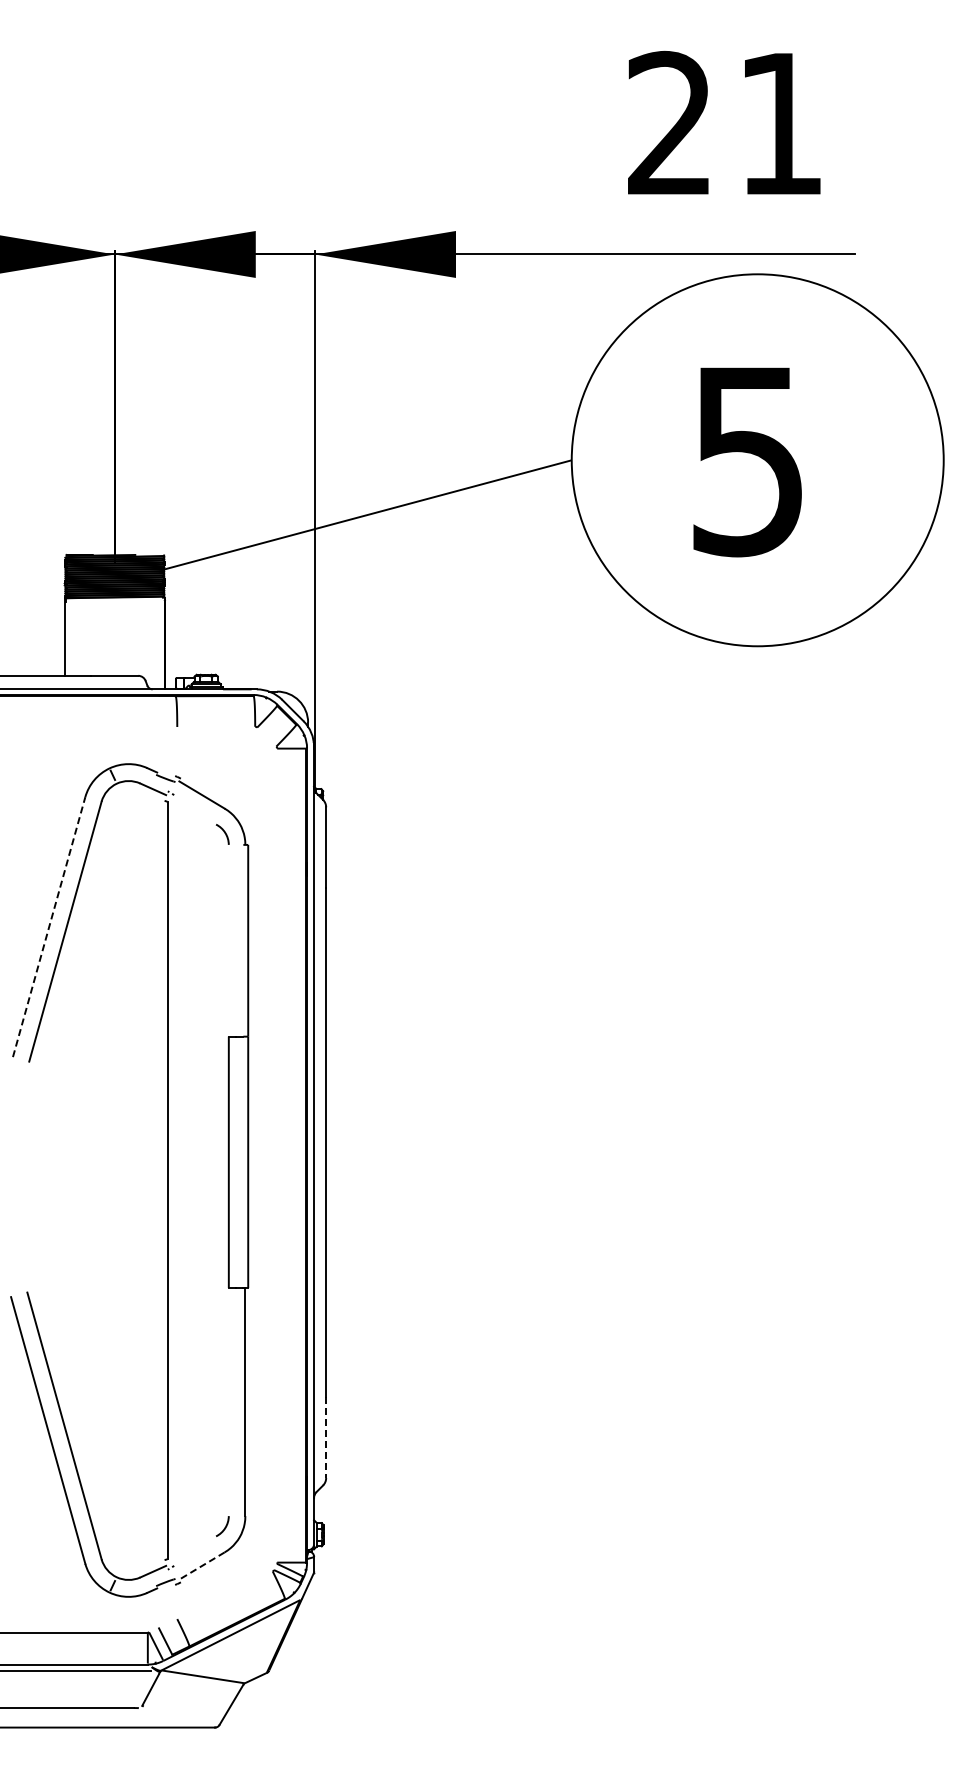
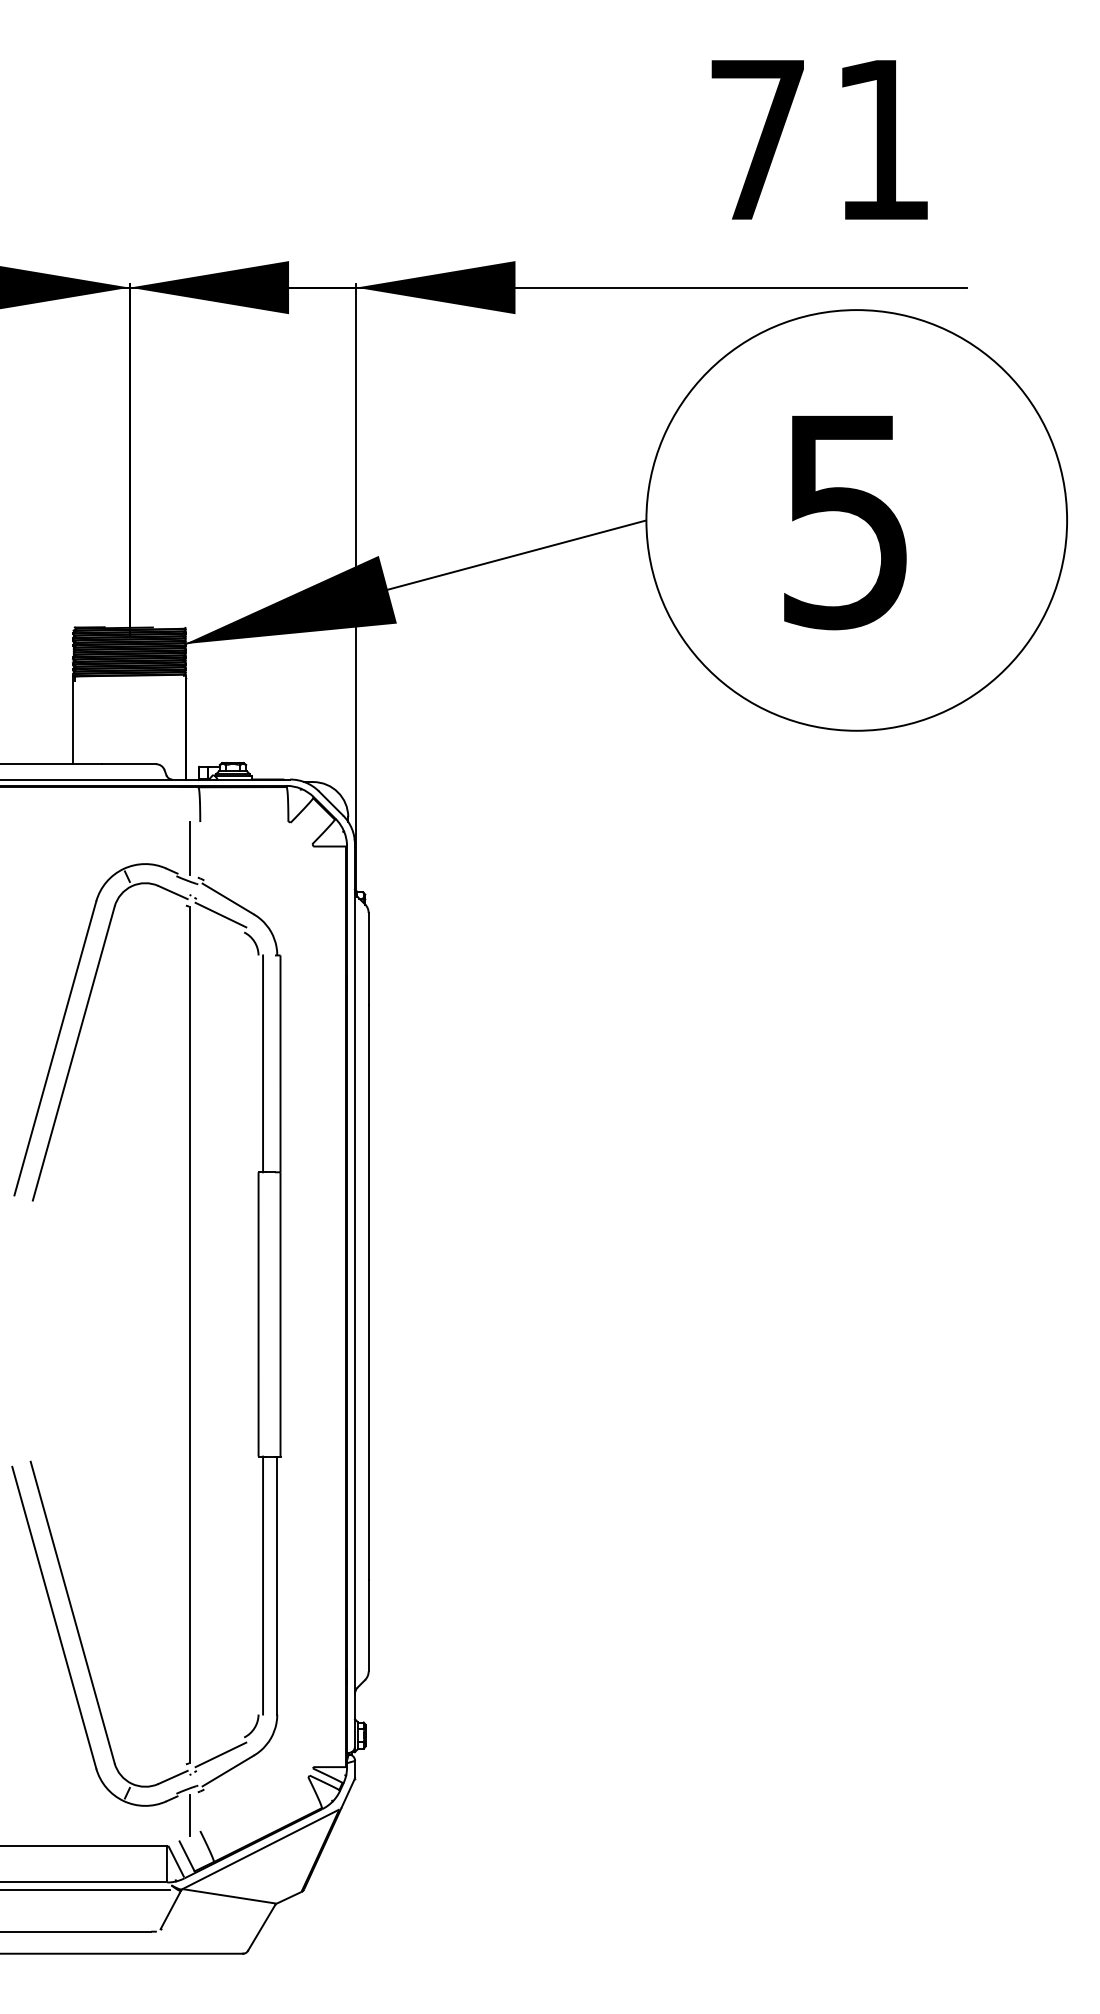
text: (669, 122) -> (756, 138), 21 -> 71
fill: (257, 530) -> (291, 599), added
line: (167, 749) -> (189, 847), added
line: (195, 809) -> (220, 915), added
line: (49, 927) -> (55, 1048), dashed -> solid
line: (232, 940) -> (262, 1063), added
line: (232, 1402) -> (262, 1586), added
line: (326, 1437) -> (369, 1625), dashed -> solid
line: (195, 1551) -> (220, 1754), added
line: (201, 1566) -> (227, 1771), dashed -> solid
line: (167, 1605) -> (189, 1815), added

